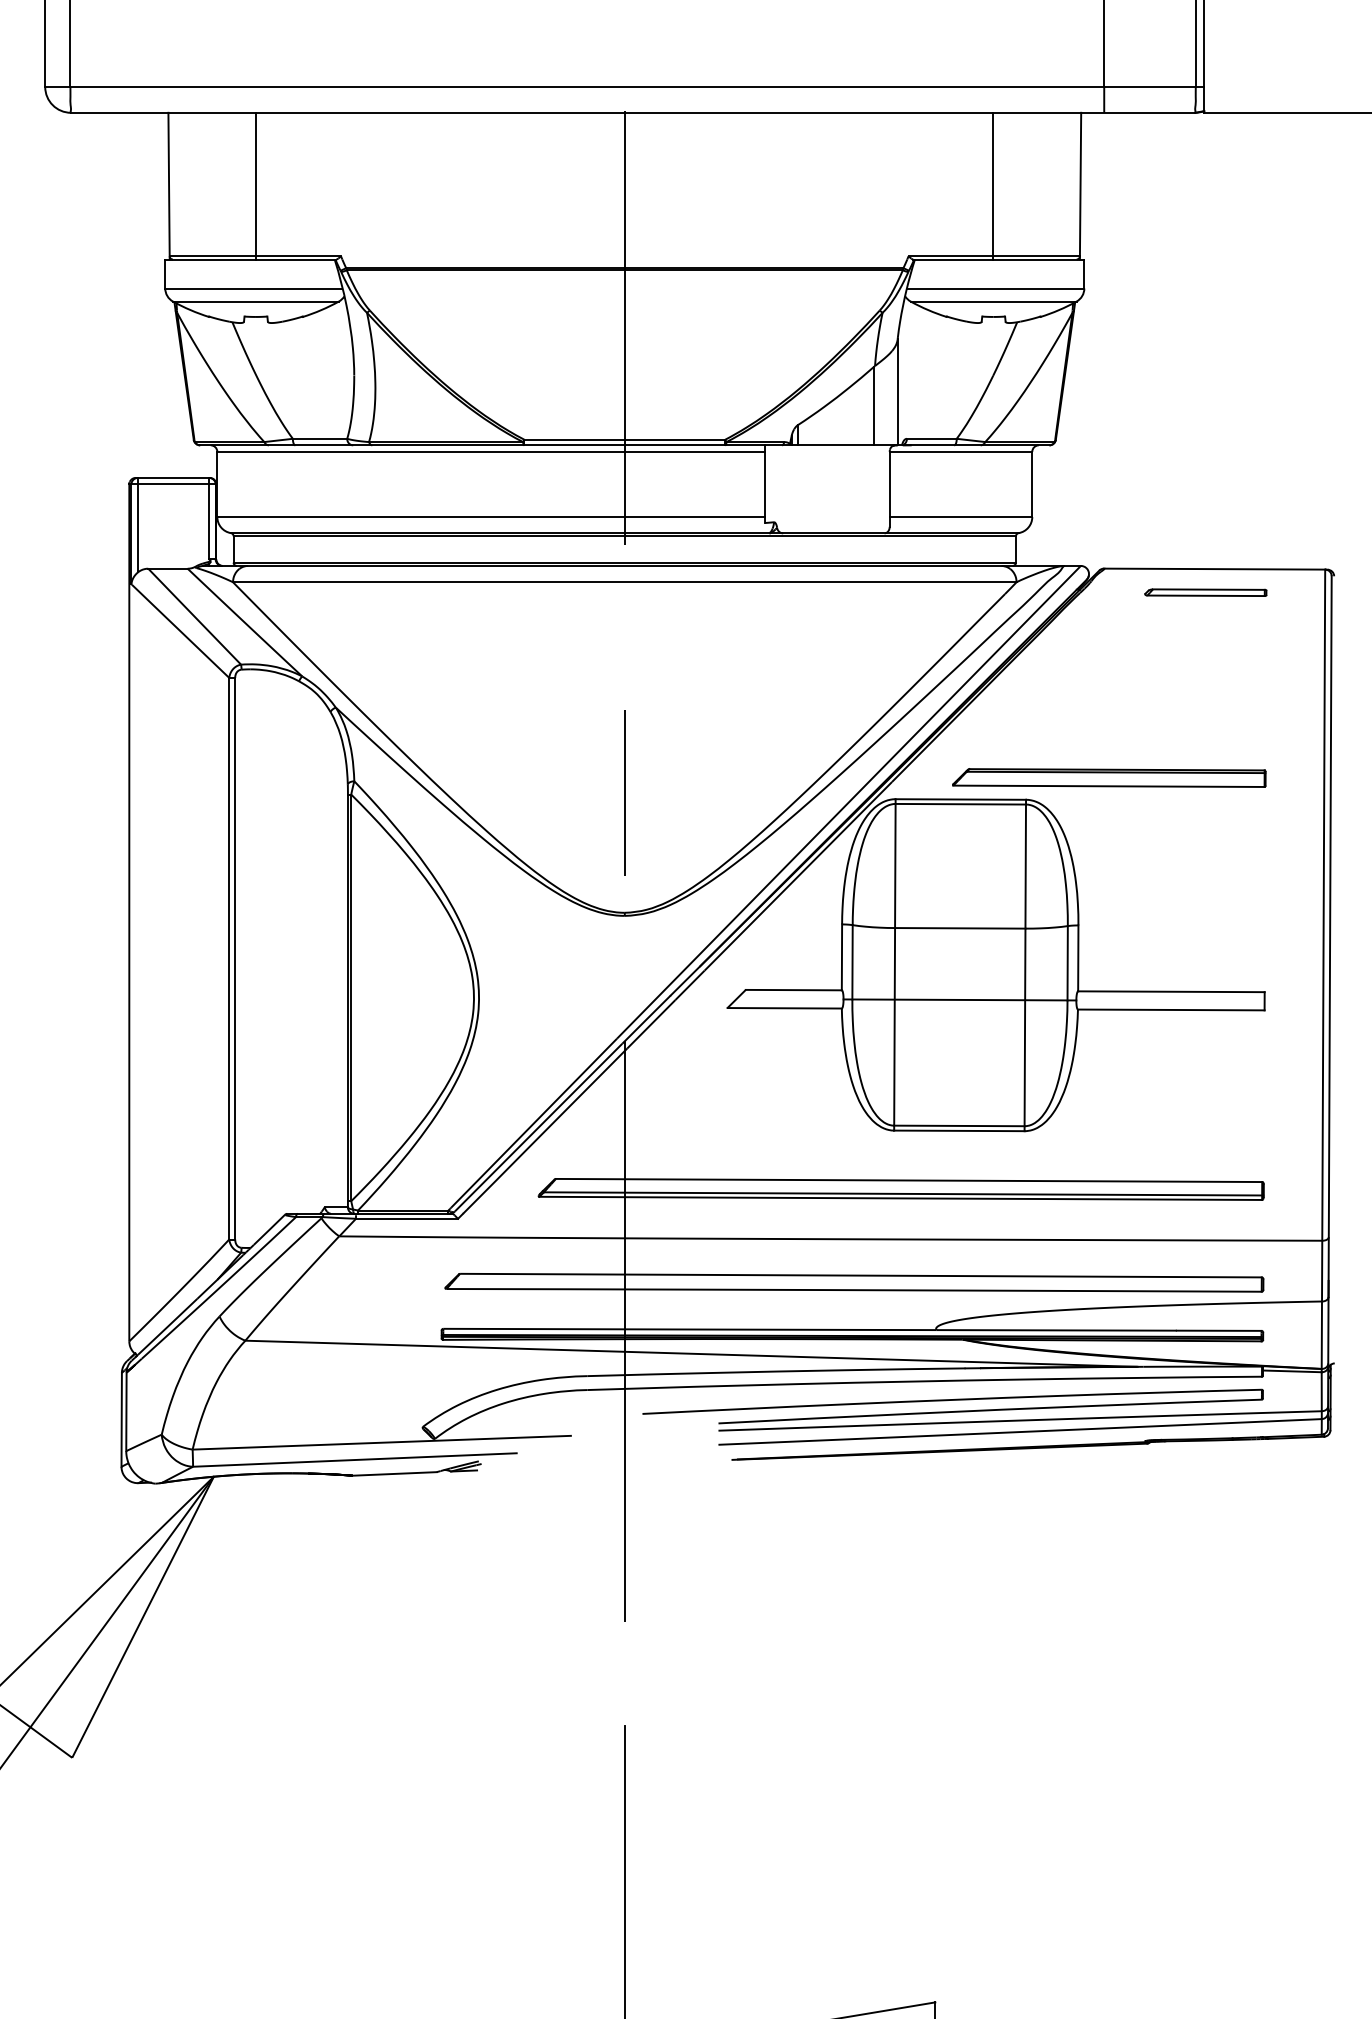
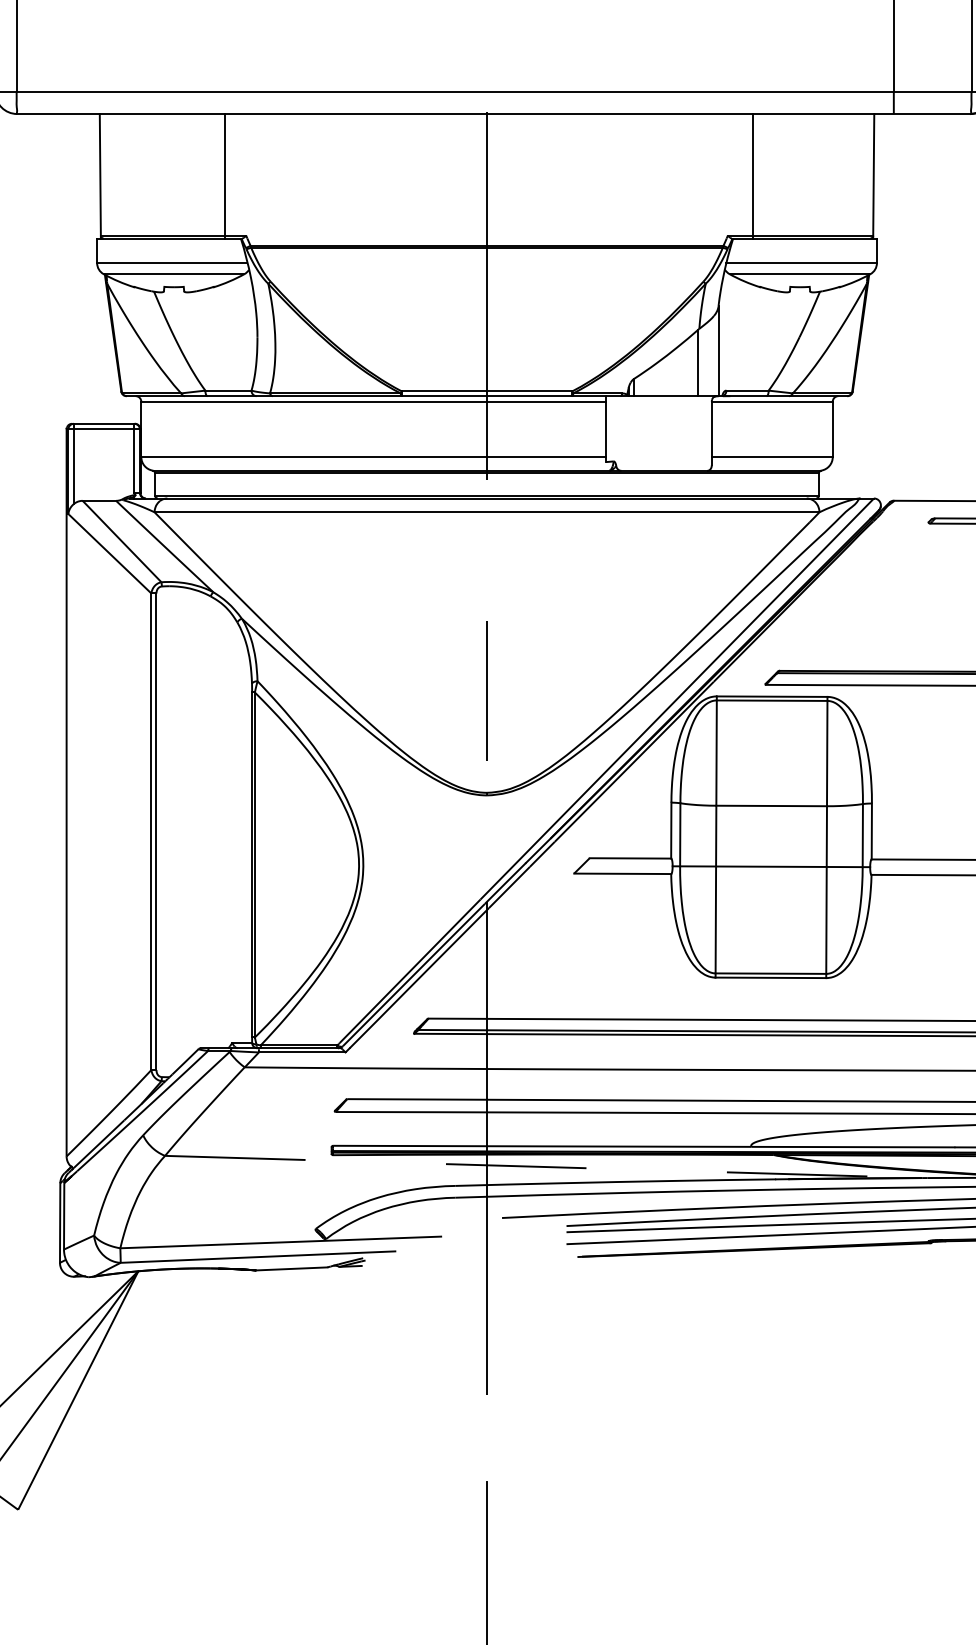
line: (256, 185) -> (225, 175), moved
line: (993, 185) -> (753, 175), moved
line: (692, 1353) -> (544, 1166), solid -> dashed

